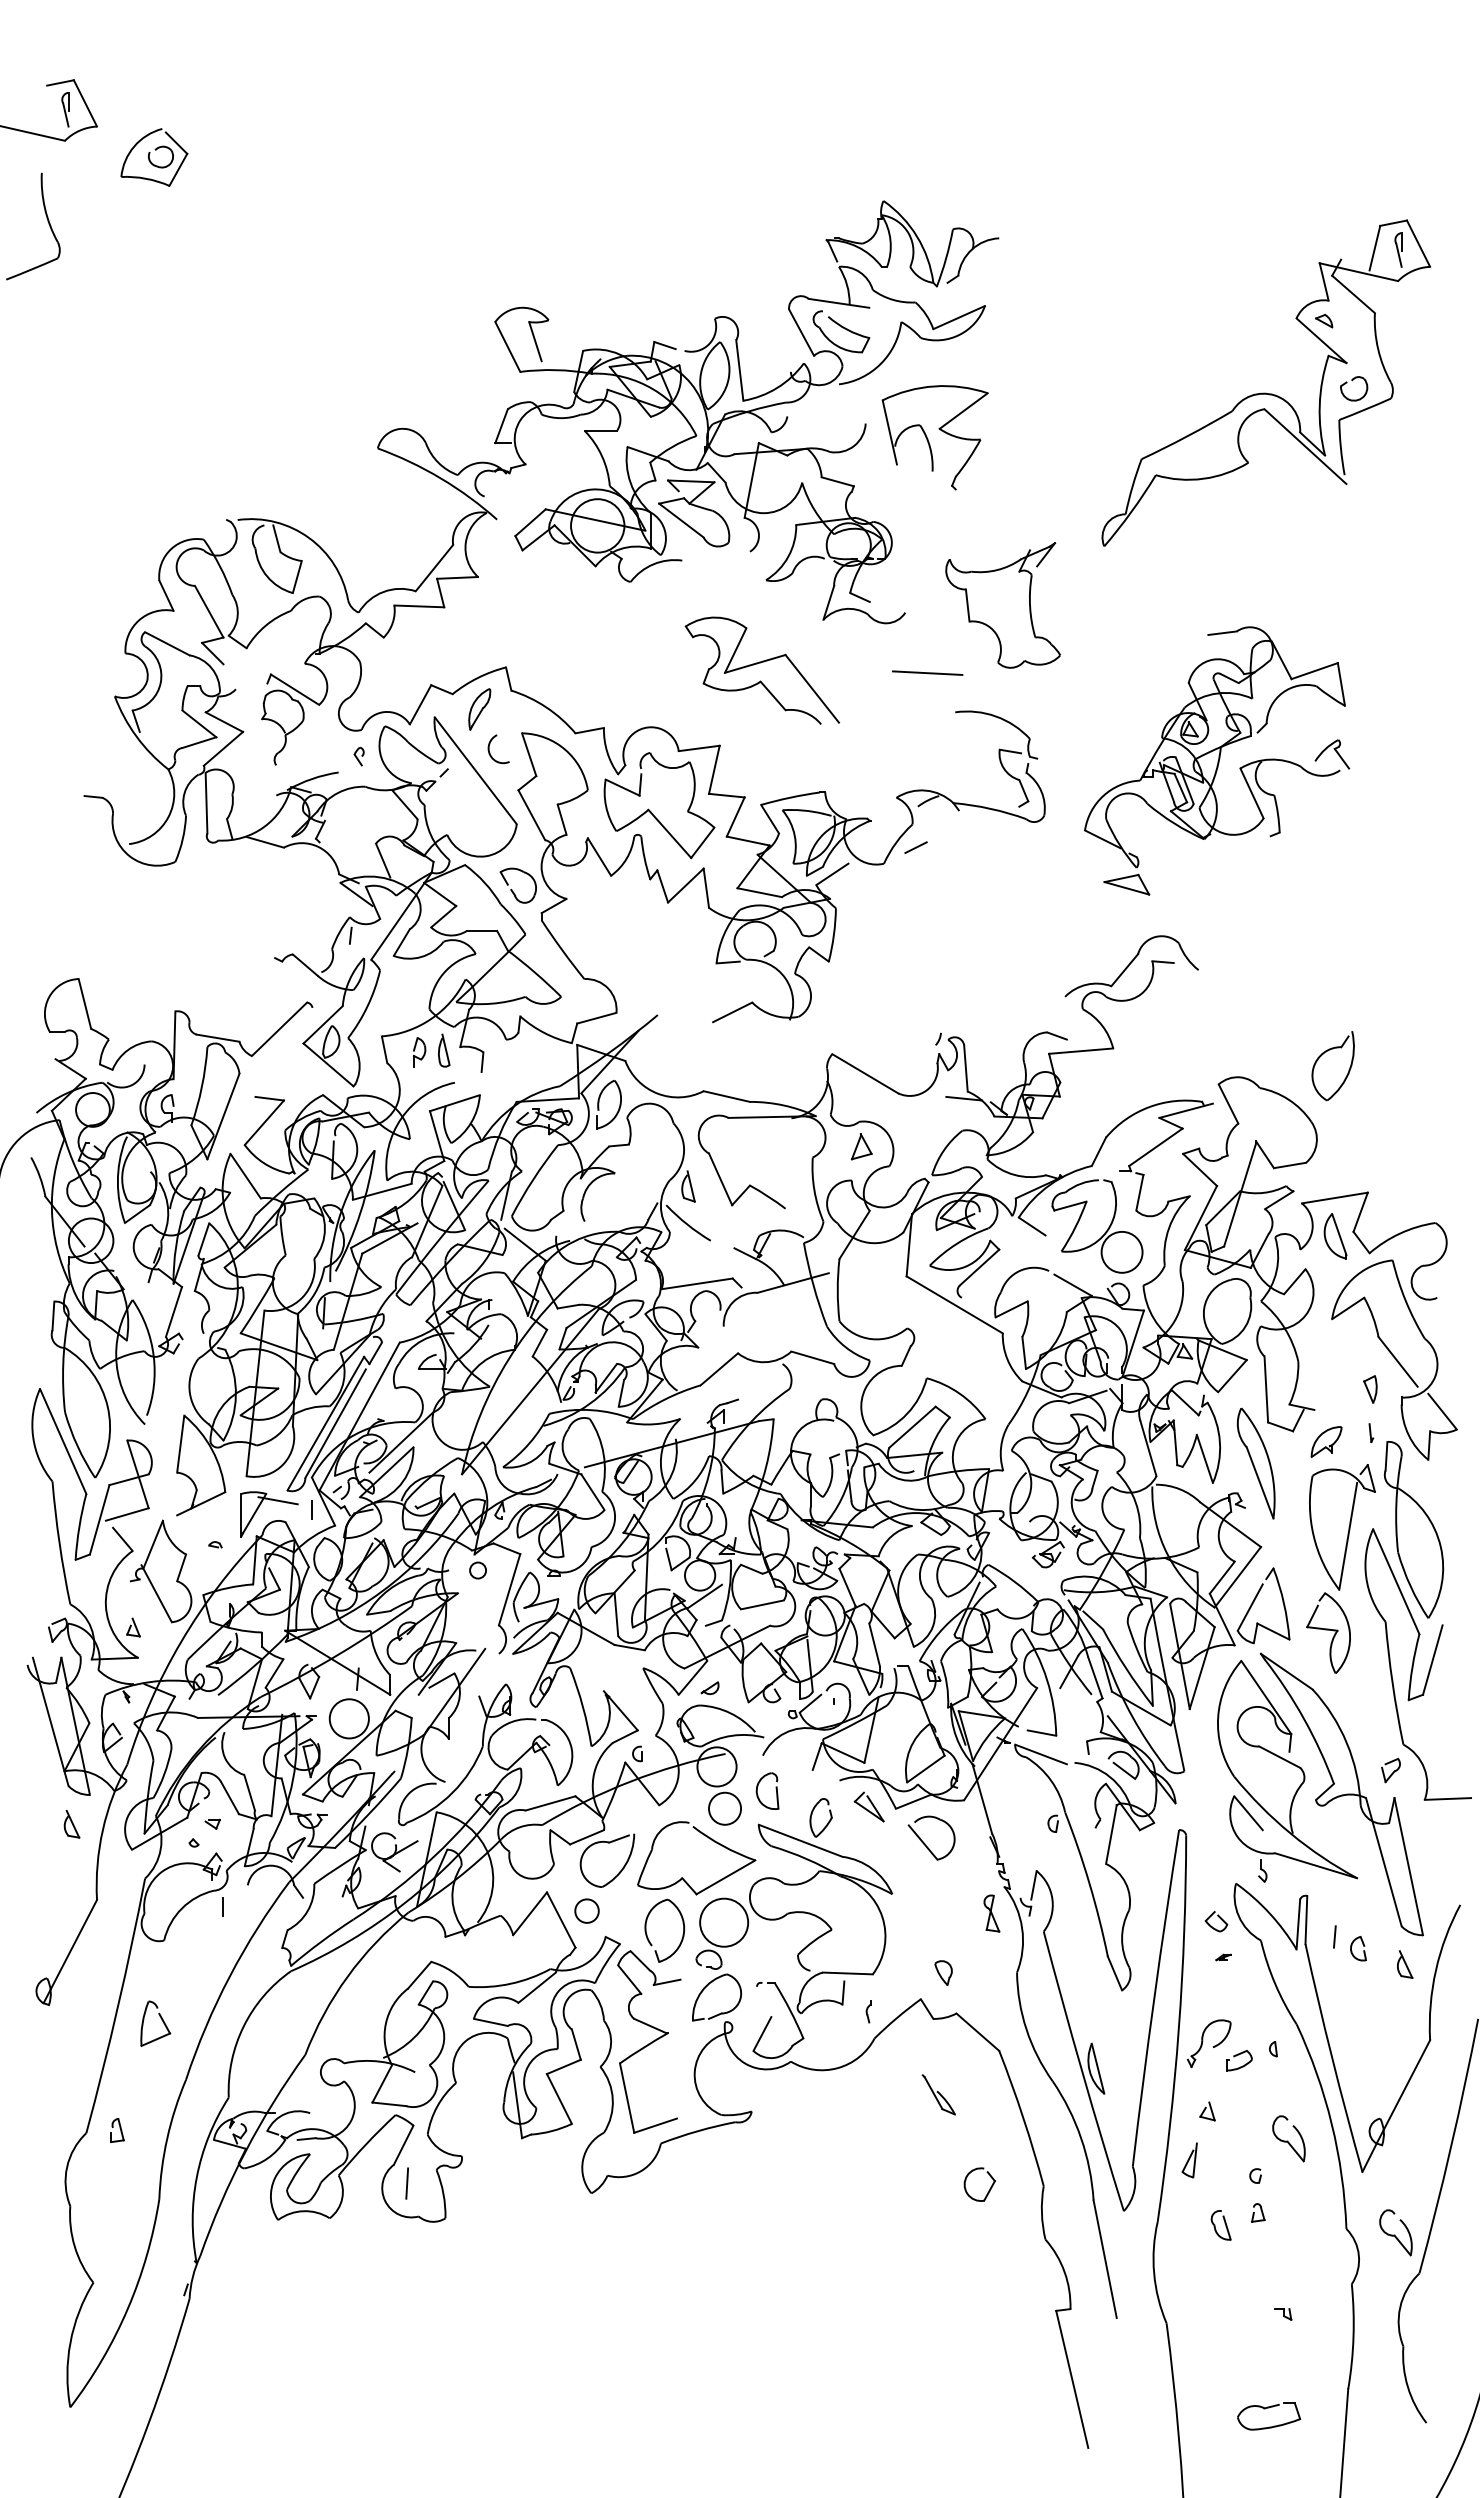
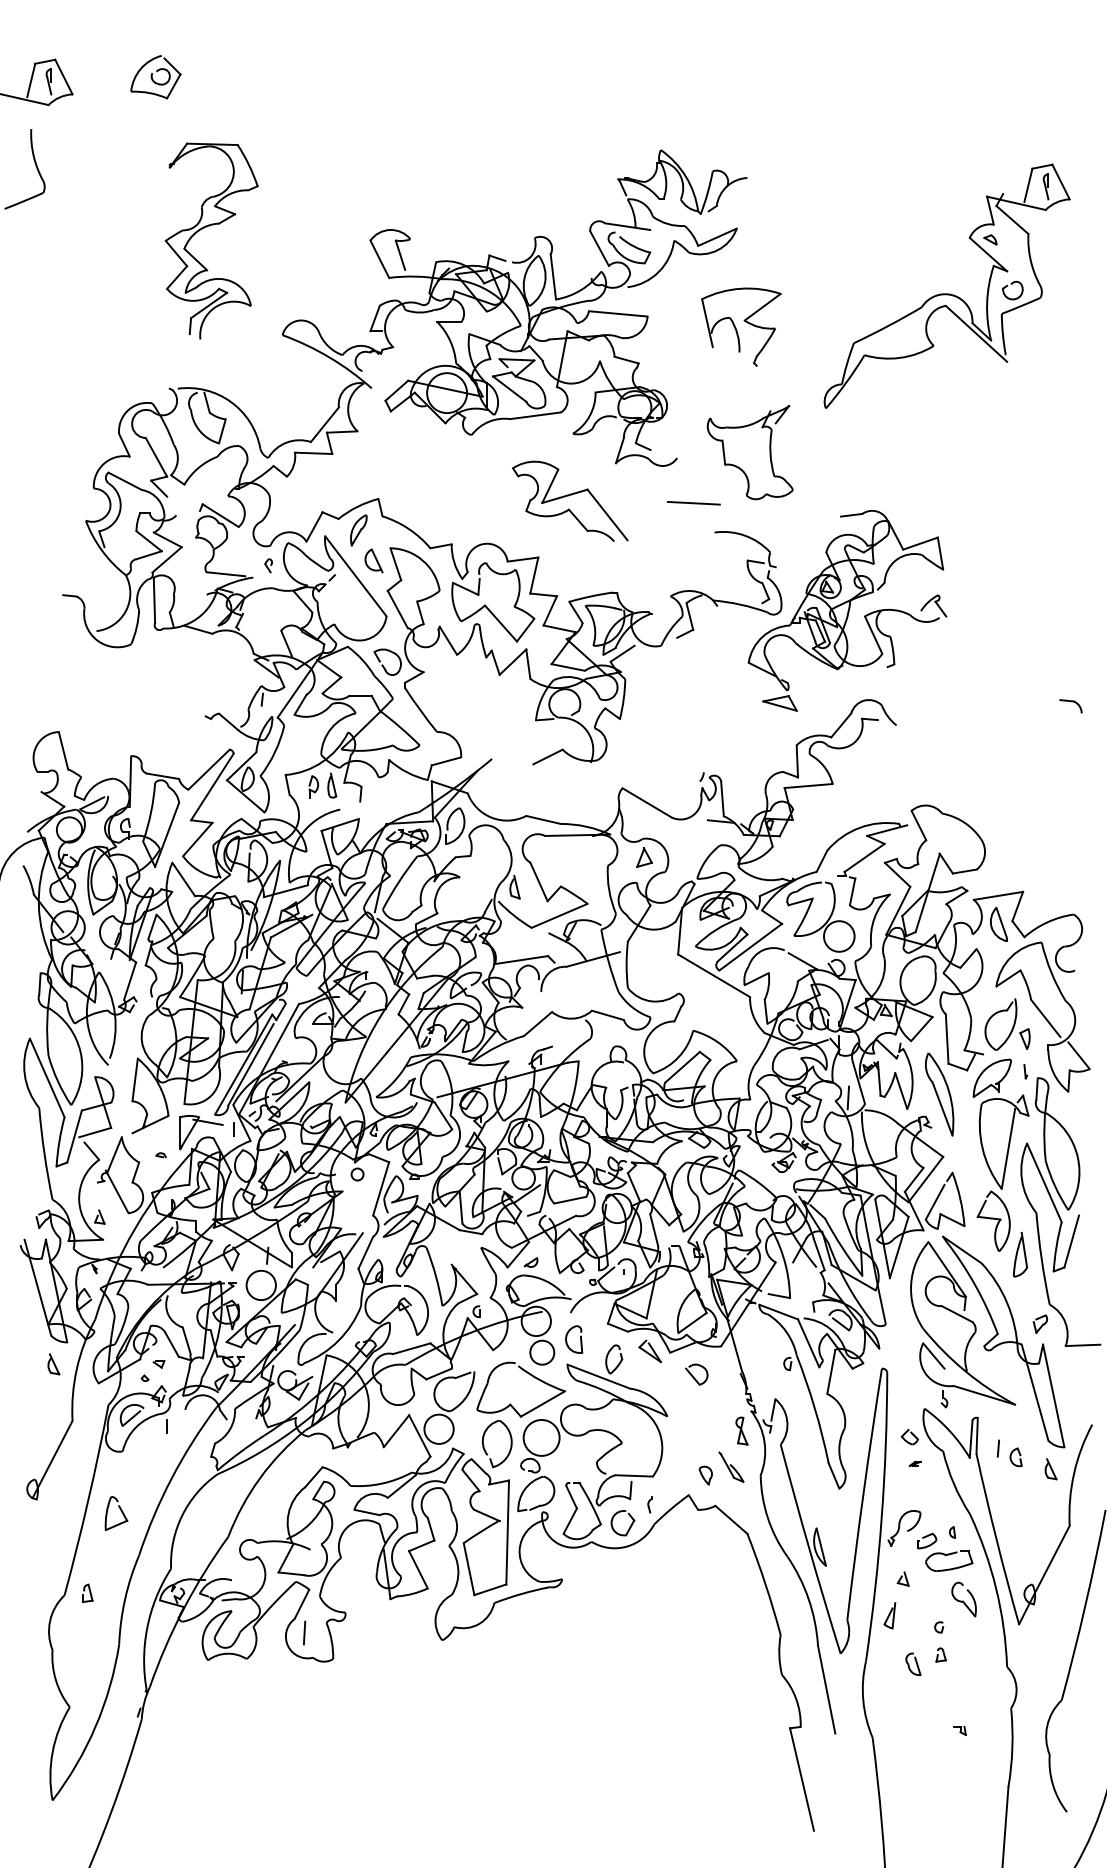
line: (41, 107) -> (31, 80), added
part: (154, 157) -> (155, 77), moved
part: (273, 305) -> (204, 228), added
line: (826, 419) -> (618, 313), added
part: (928, 438) -> (736, 327), moved
line: (715, 555) -> (535, 415), added
line: (504, 750) -> (377, 561), added
part: (1217, 760) -> (847, 610), moved
line: (301, 767) -> (225, 573), added
line: (921, 824) -> (689, 616), added
part: (1431, 944) -> (1070, 706), added
line: (1065, 1017) -> (796, 760), added
line: (283, 1051) -> (212, 786), added
part: (1322, 1055) -> (992, 1016), moved
line: (123, 1074) -> (92, 803), added
line: (747, 1224) -> (559, 915), added
line: (570, 1228) -> (426, 918), added
line: (1003, 1266) -> (750, 947), added
part: (1326, 1441) -> (992, 1077), size x1.67
line: (1134, 1468) -> (848, 1098), added
line: (488, 1674) -> (365, 1252), added
part: (1364, 1677) -> (1020, 1254), added
line: (825, 1774) -> (617, 1327), added
line: (1080, 1796) -> (808, 1343), added
part: (931, 1837) -> (696, 1374), size x0.62
line: (405, 1860) -> (303, 1391), added
part: (176, 1892) -> (132, 1415), added
circle: (586, 1910) -> (438, 1428), size x1.67
line: (764, 2001) -> (571, 1496), added
line: (678, 2048) -> (507, 1532), added
part: (938, 2094) -> (731, 1466), moved
part: (989, 2188) -> (630, 1526), moved
part: (1395, 2232) -> (1043, 1669), removed
part: (1269, 2408) -> (949, 1555), moved

